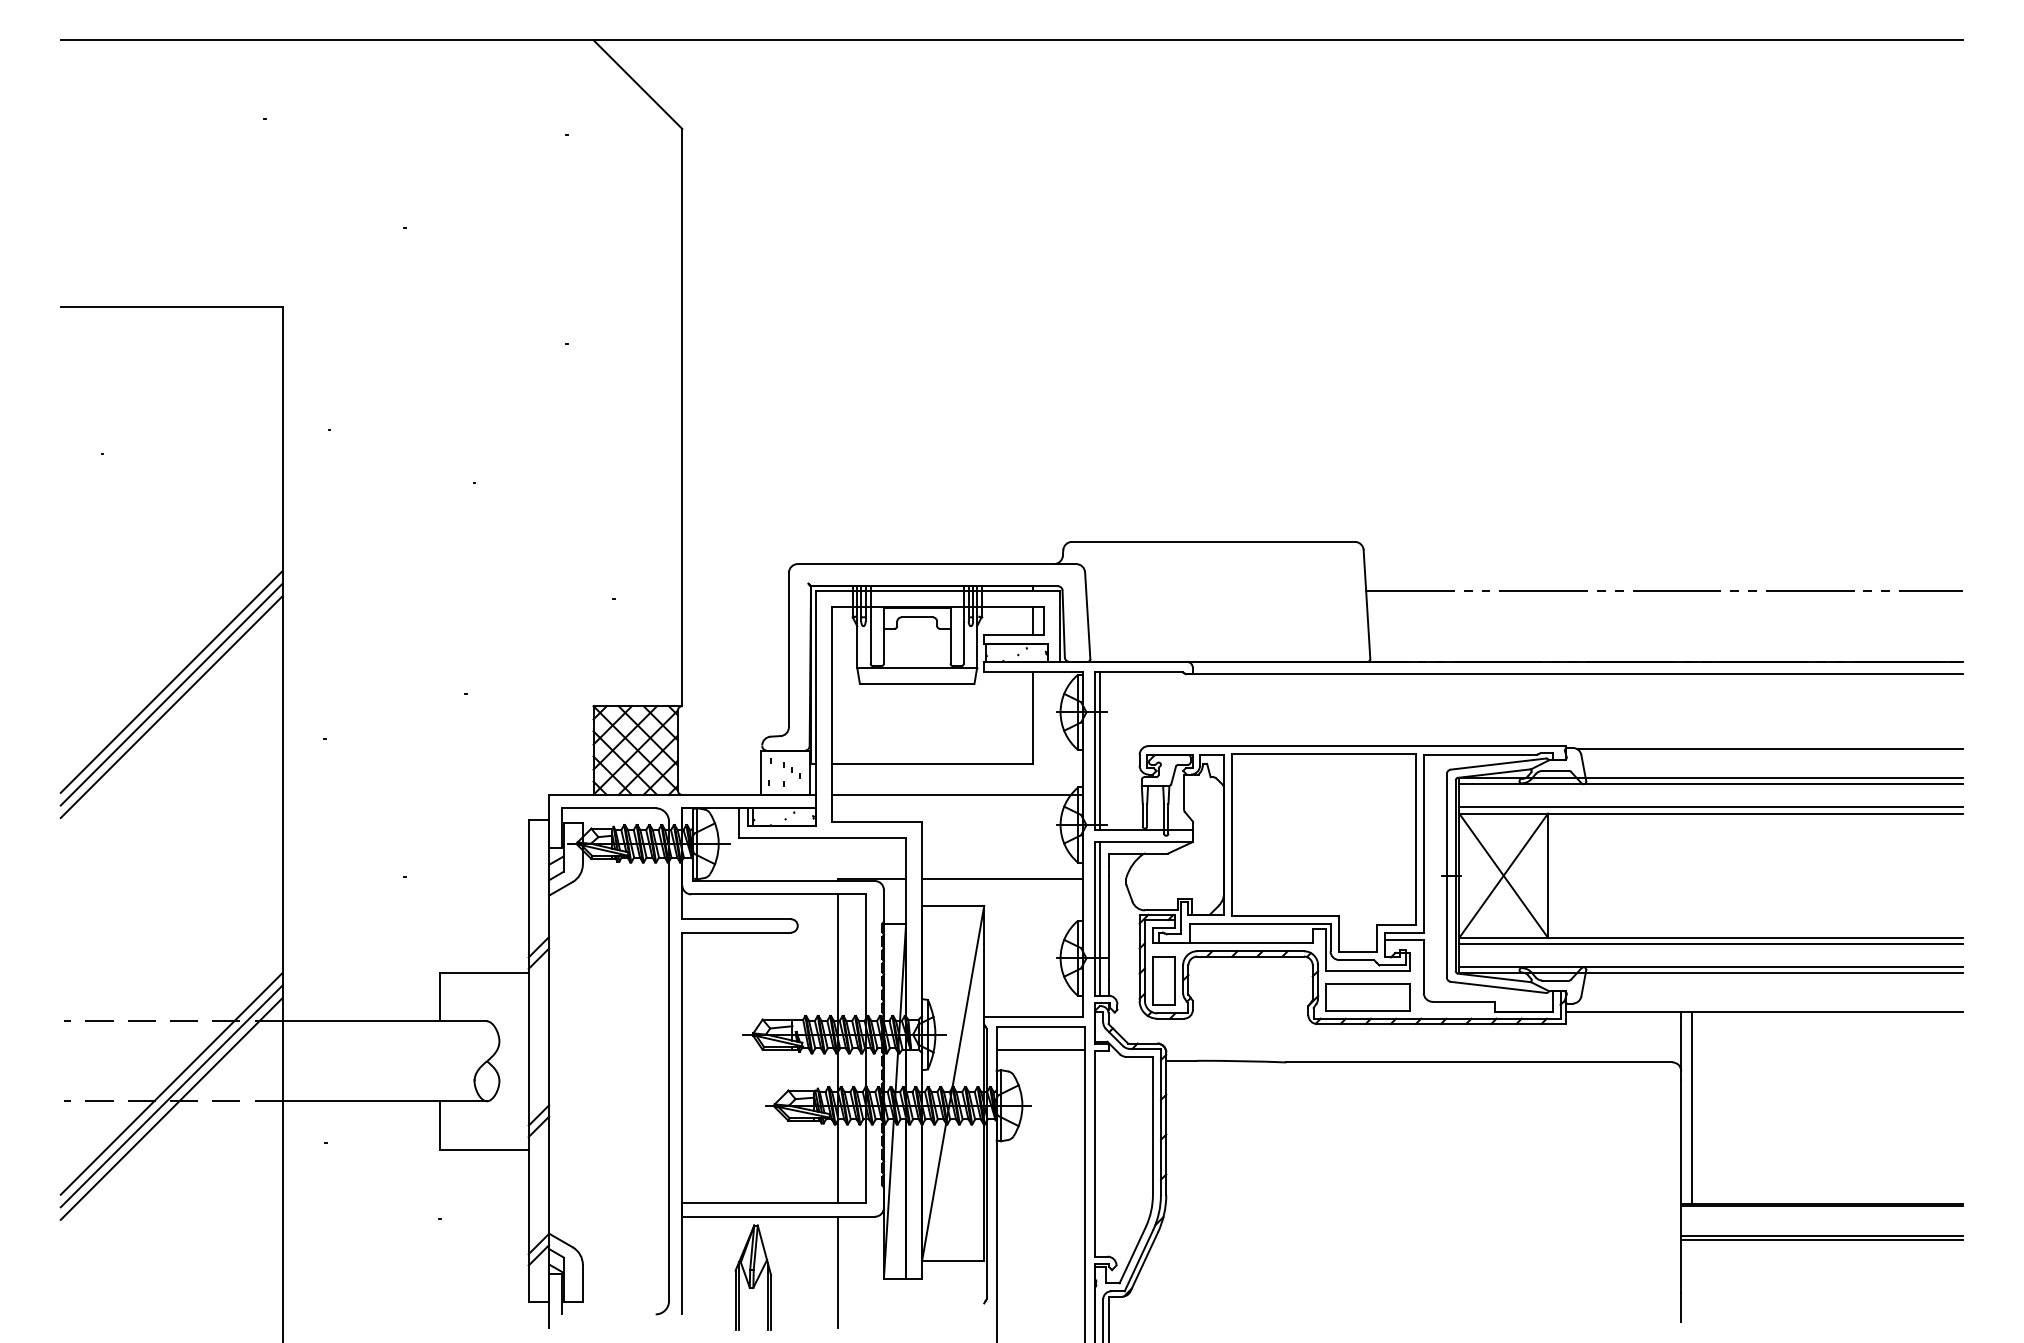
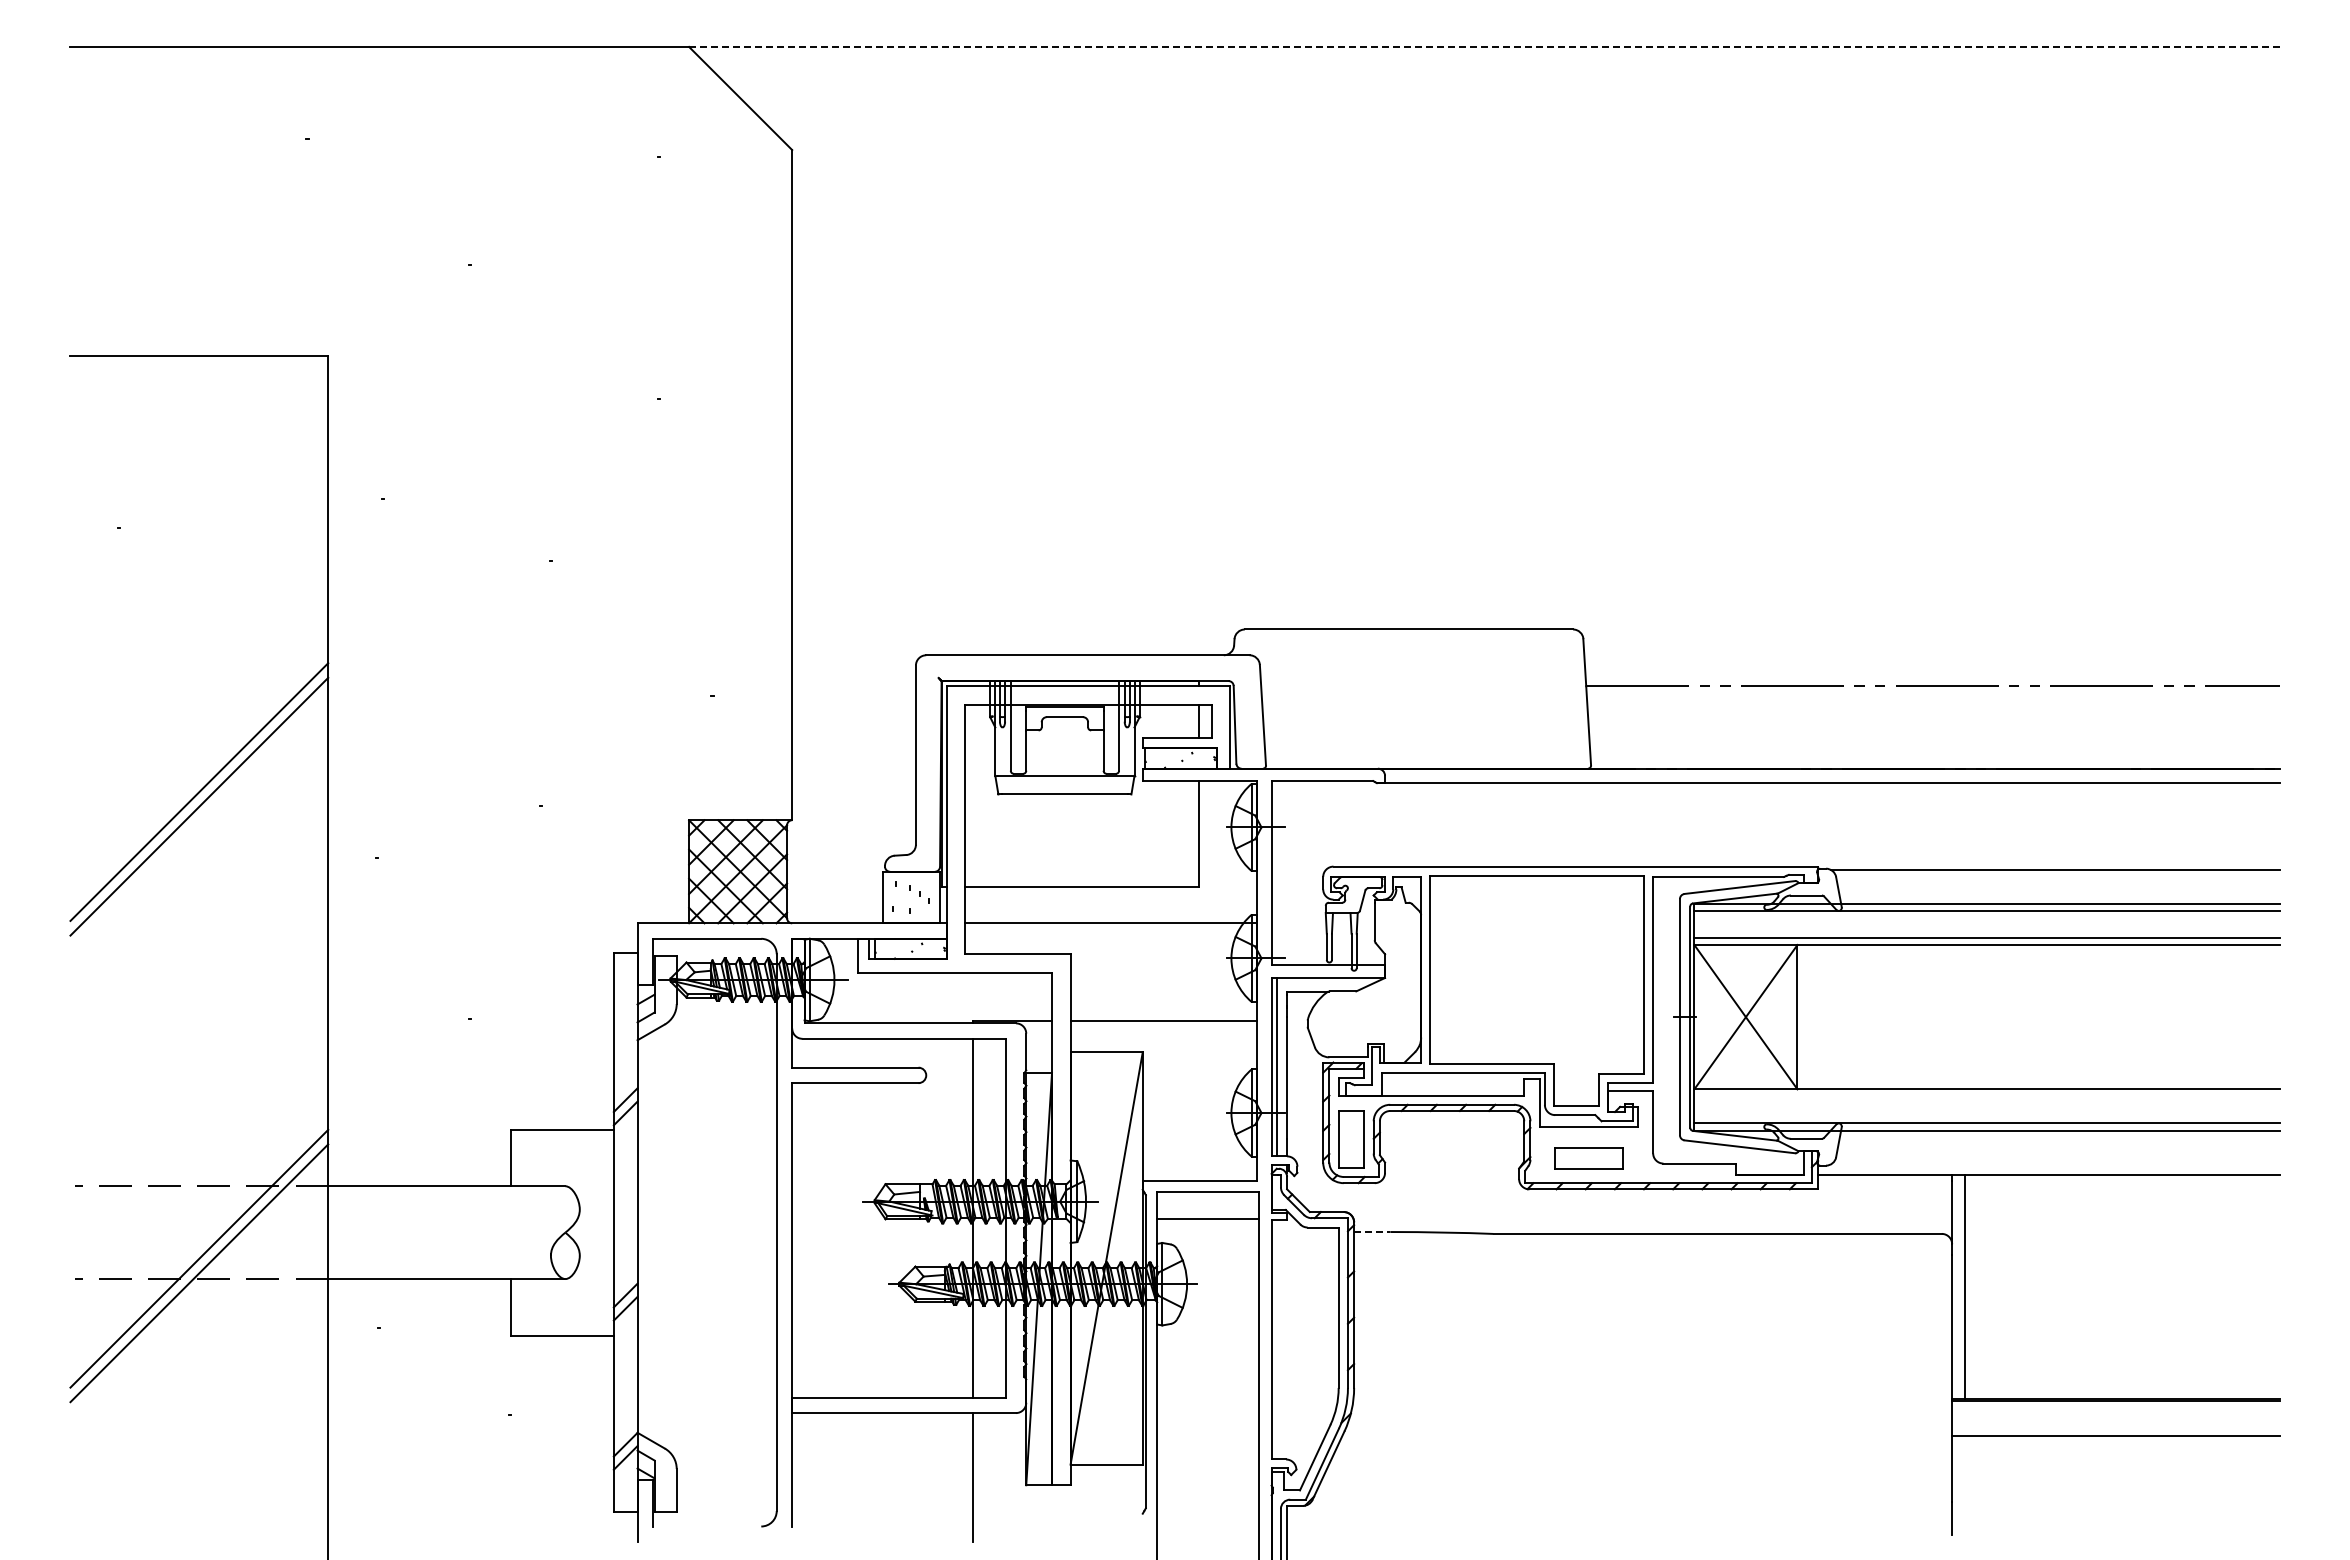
line: (1278, 39) -> (1484, 46), solid -> dashed
line: (171, 707) -> (199, 821), removed
line: (1099, 751) -> (1276, 872), removed
line: (1710, 944) -> (1986, 1096), removed
part: (1368, 997) -> (1588, 1158), size x0.7
line: (1182, 1061) -> (1372, 1232), solid -> dashed
line: (171, 1108) -> (199, 1287), removed
line: (1821, 1239) -> (2115, 1439), removed
part: (753, 1277) -> (874, 1483), removed

